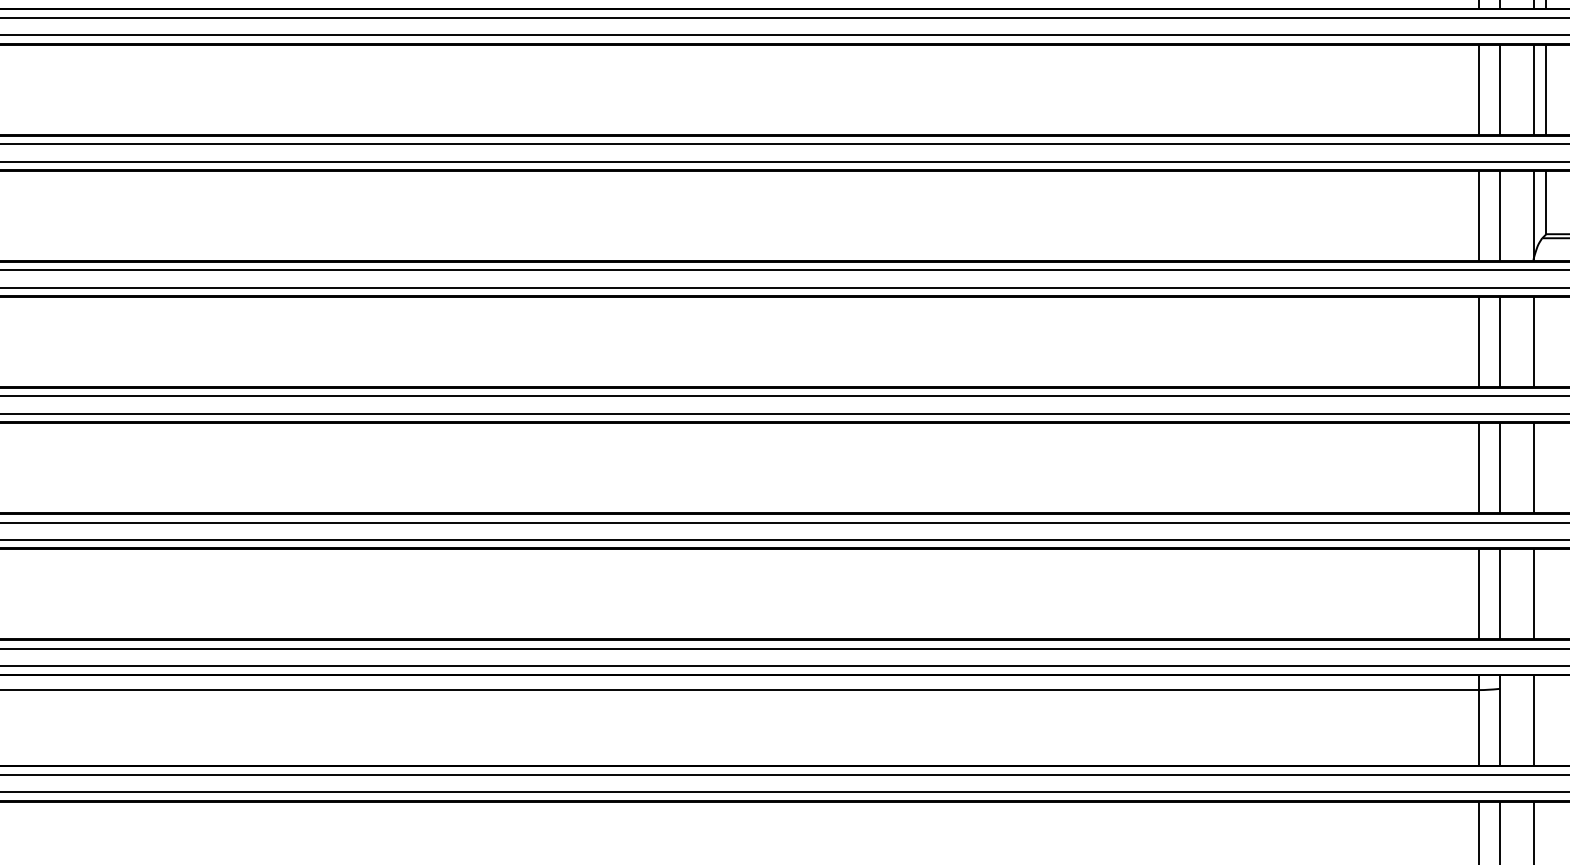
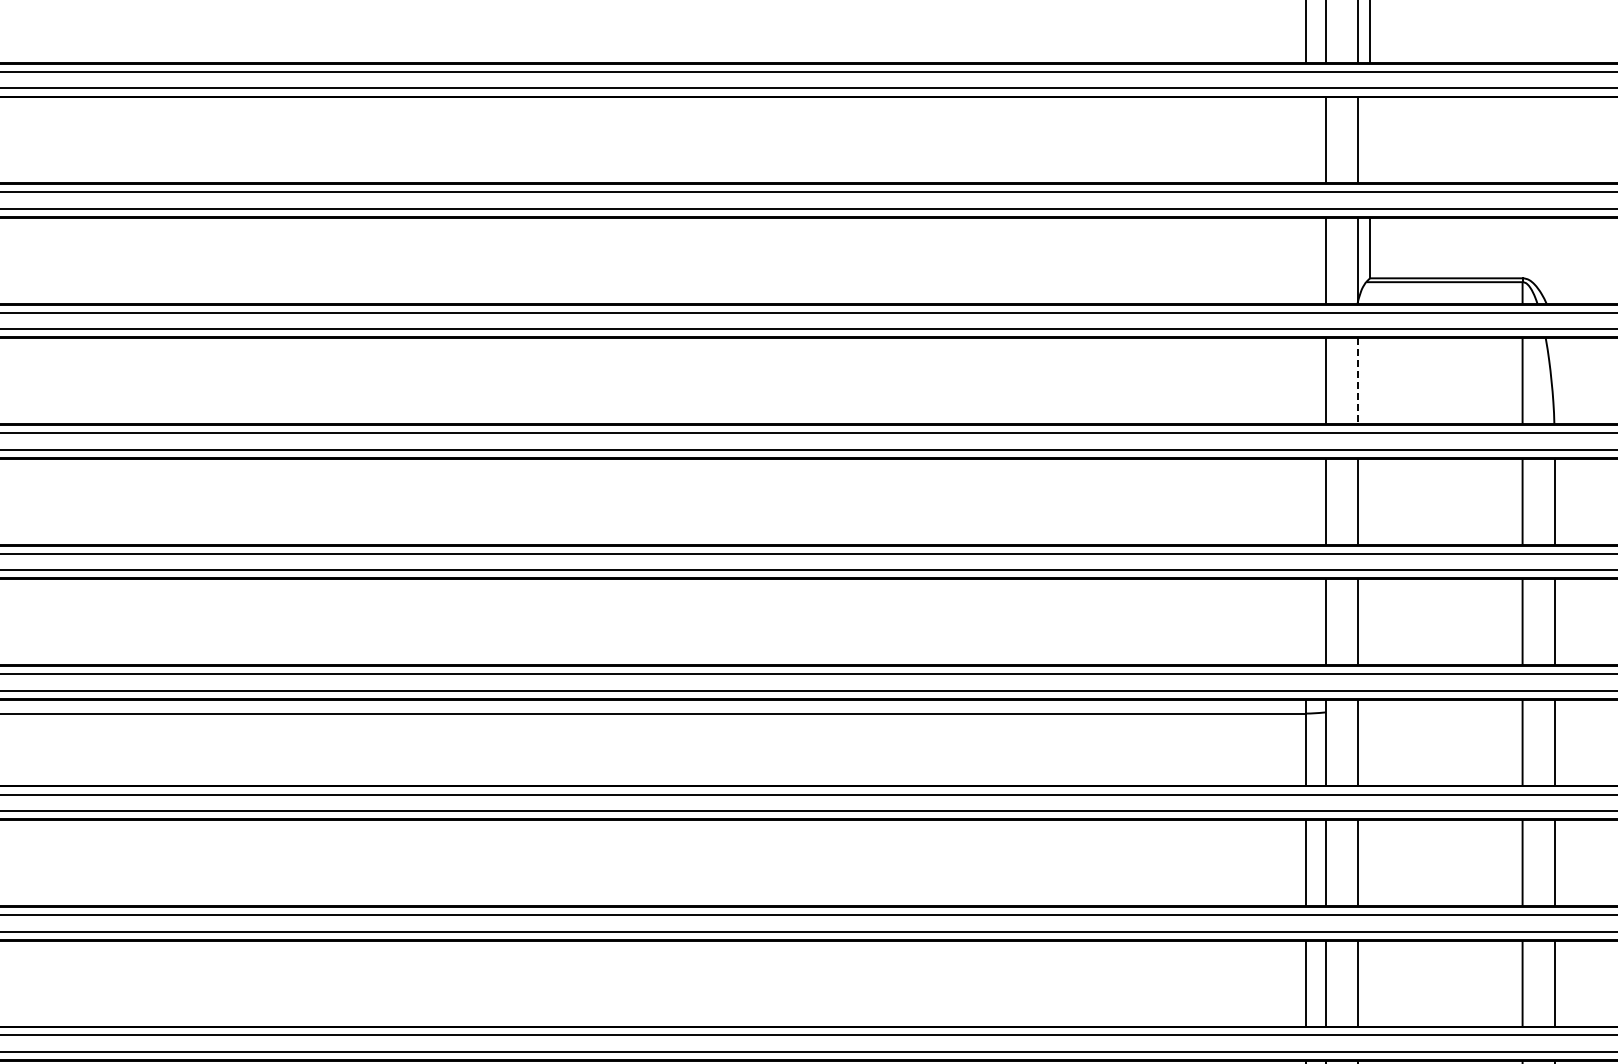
line: (1478, 89) -> (1305, 140), removed
line: (1546, 89) -> (1370, 140), removed
line: (1478, 215) -> (1305, 260), removed
line: (1478, 342) -> (1305, 381), removed
line: (1533, 342) -> (1357, 381), solid -> dashed
line: (1478, 467) -> (1305, 501), removed
line: (1478, 594) -> (1305, 622), removed

